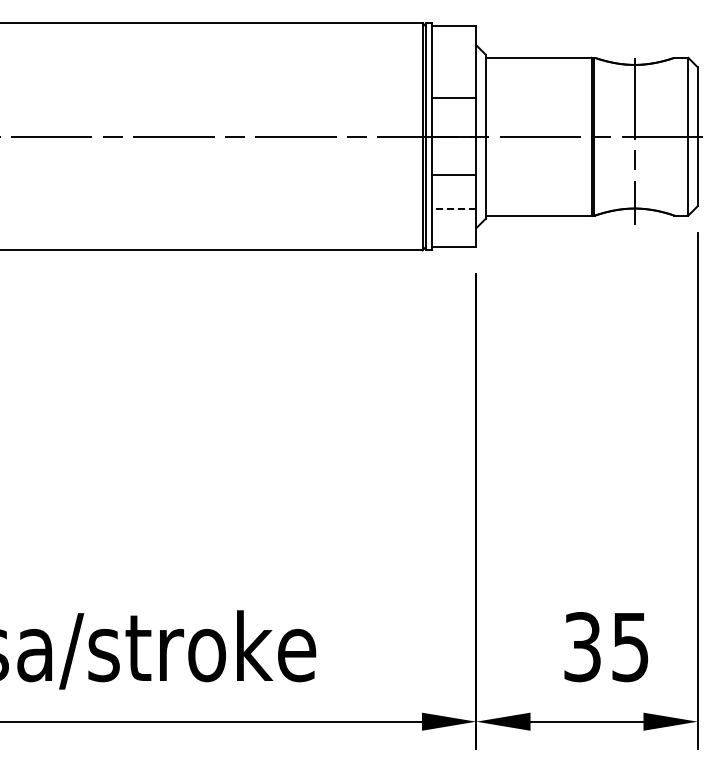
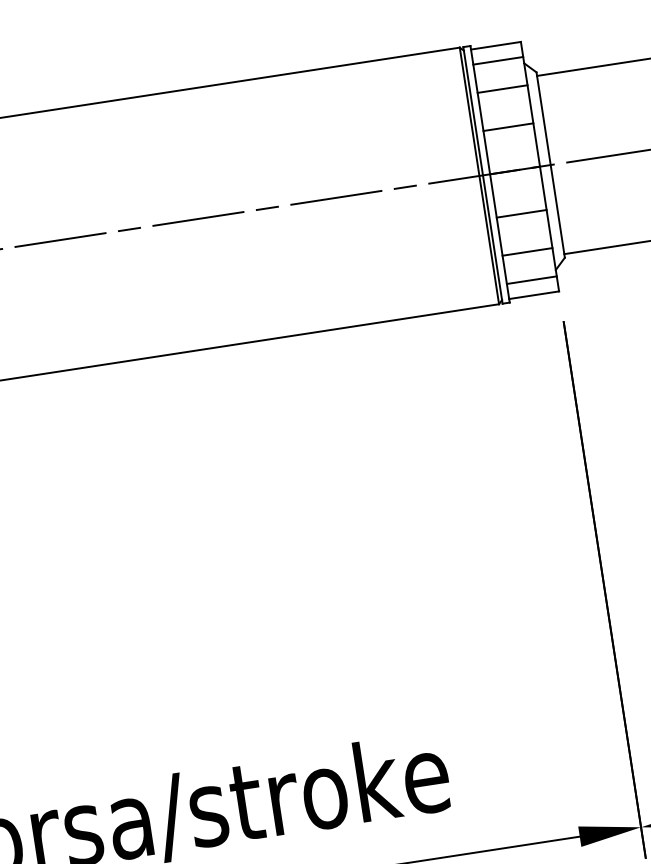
line: (454, 39) -> (498, 60), added
line: (454, 64) -> (502, 88), added
line: (453, 208) -> (526, 251), dashed -> solid
line: (454, 233) -> (532, 279), added

